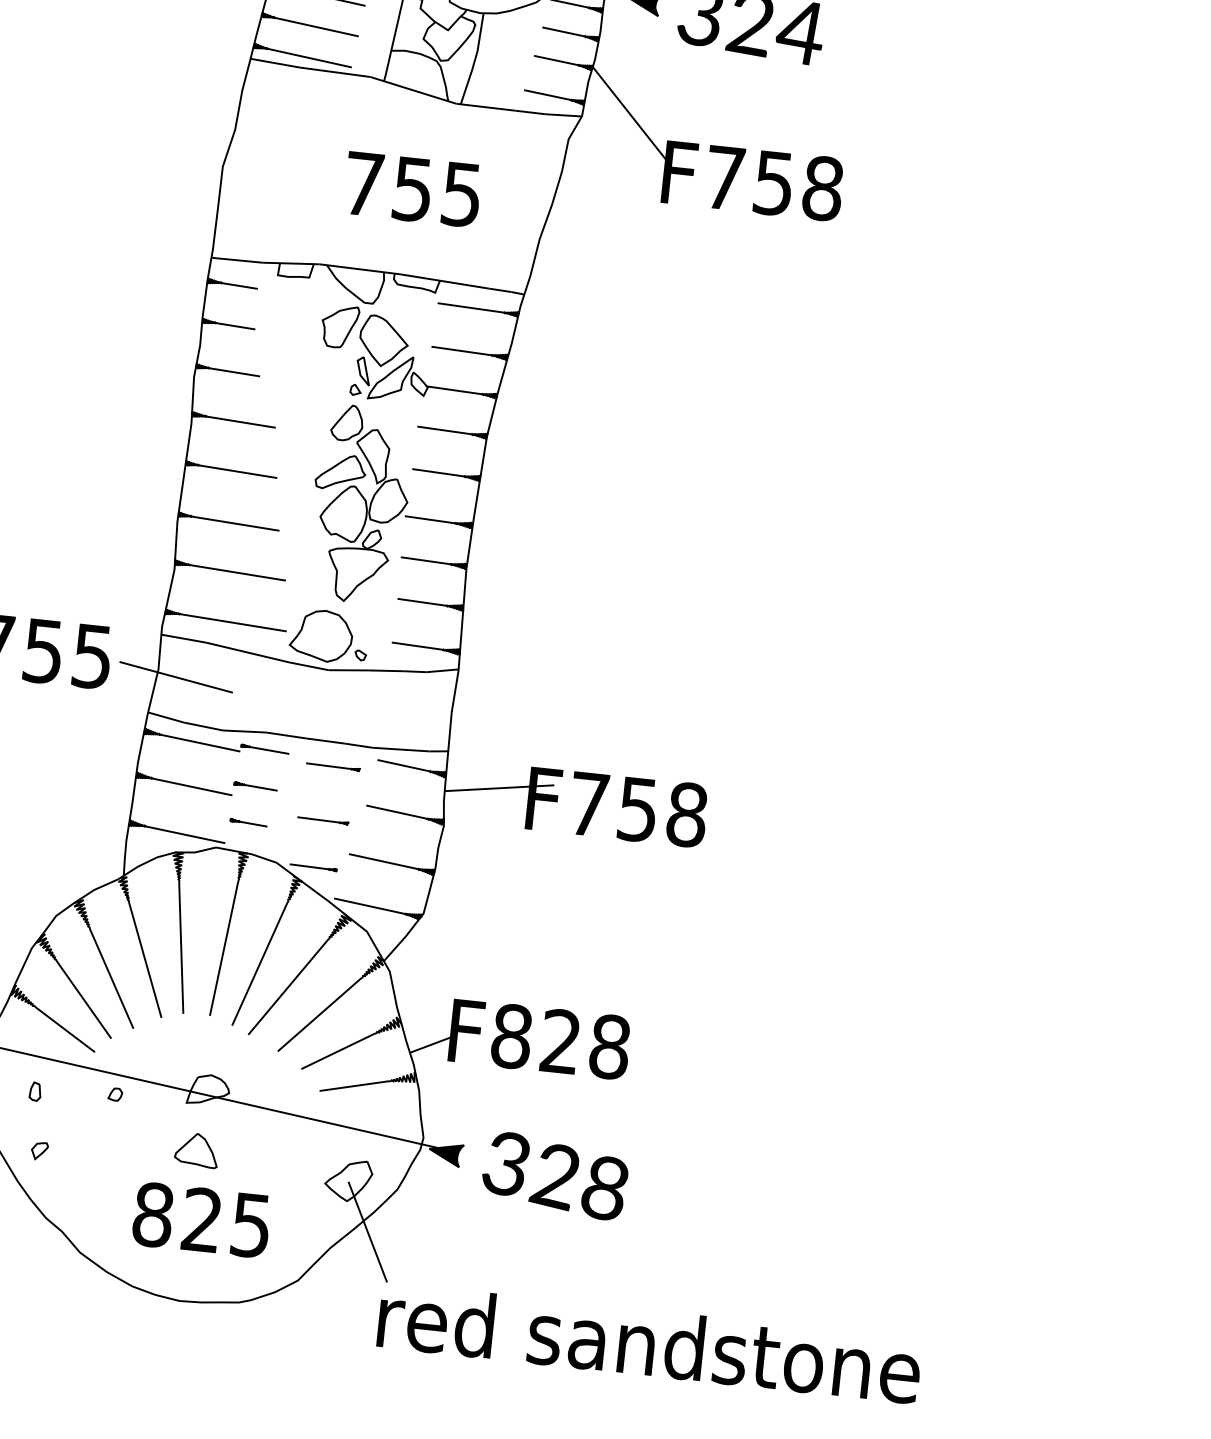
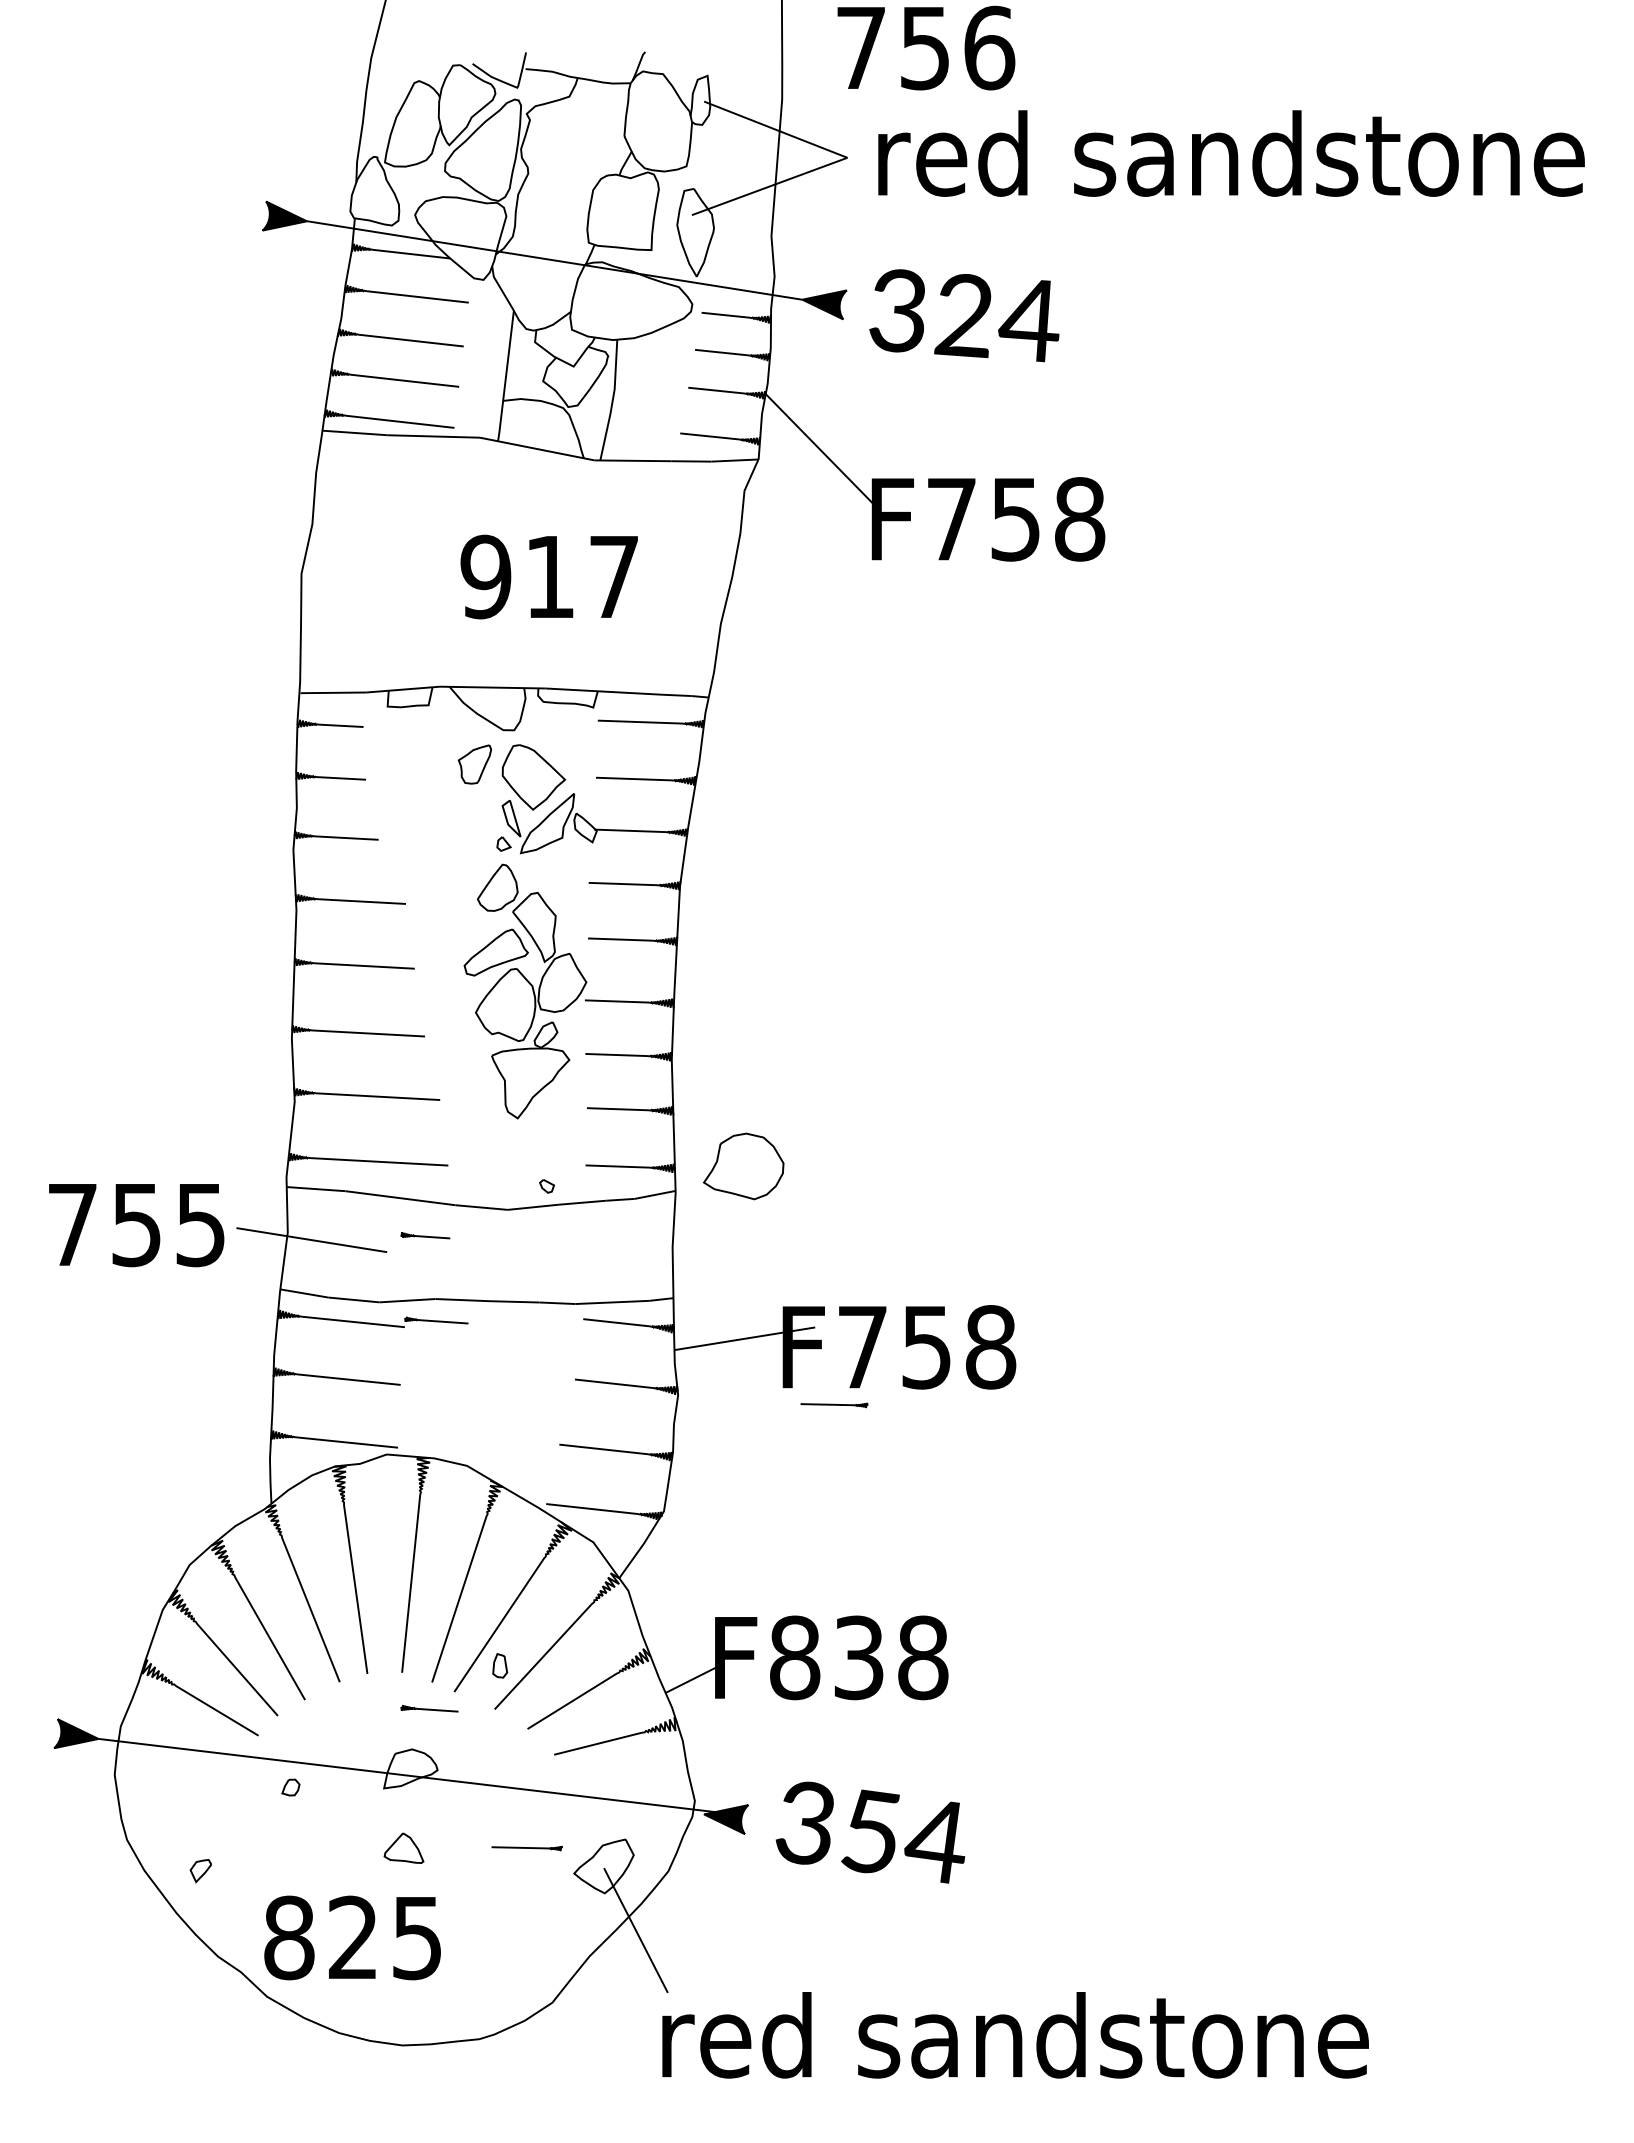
text: (411, 188) -> (548, 576), 755 -> 917
part: (339, 326) -> (474, 764), size x0.7
part: (321, 635) -> (743, 1166), moved
curve: (332, 767) -> (526, 1848), moved
curve: (255, 785) -> (429, 1708), moved
curve: (323, 821) -> (834, 1405), moved
curve: (248, 822) -> (425, 1235), moved
curve: (313, 867) -> (515, 1466), removed
text: (560, 1041) -> (858, 1657), F828 -> F838
part: (35, 1091) -> (500, 1665), moved
part: (196, 1150) -> (403, 1848), size x0.7
text: (579, 1182) -> (902, 1836), 328 -> 354
text: (201, 1219) -> (352, 1937), moved

